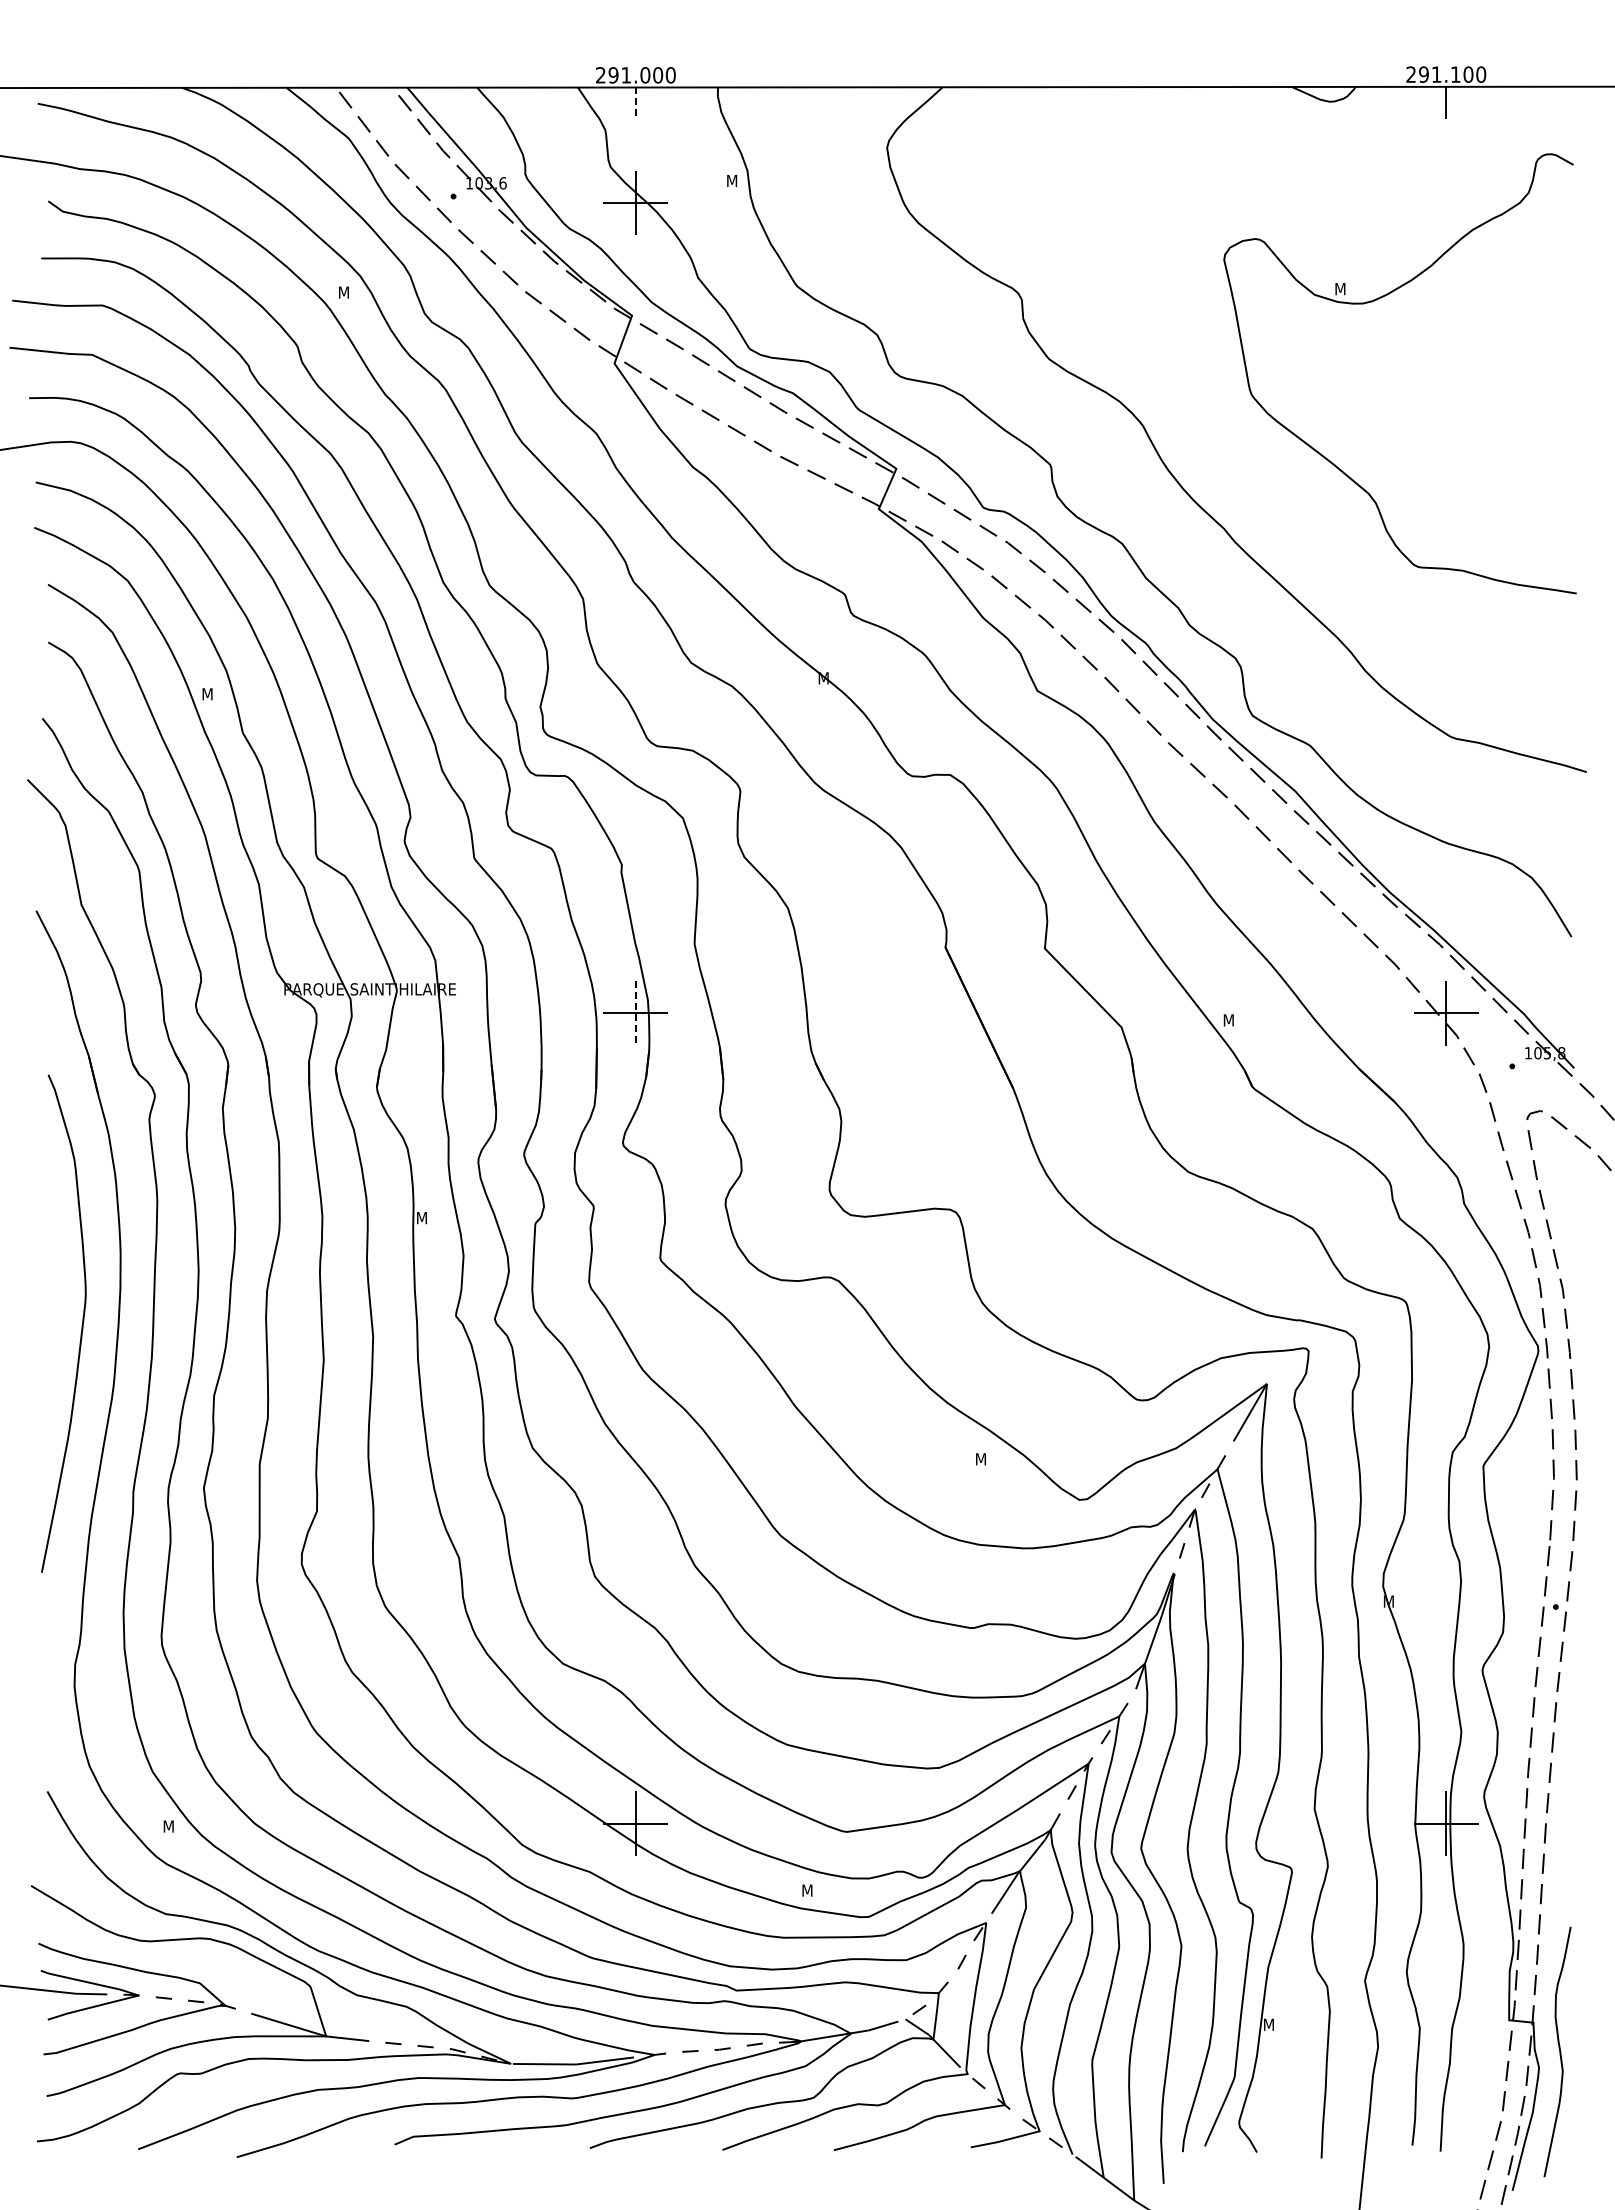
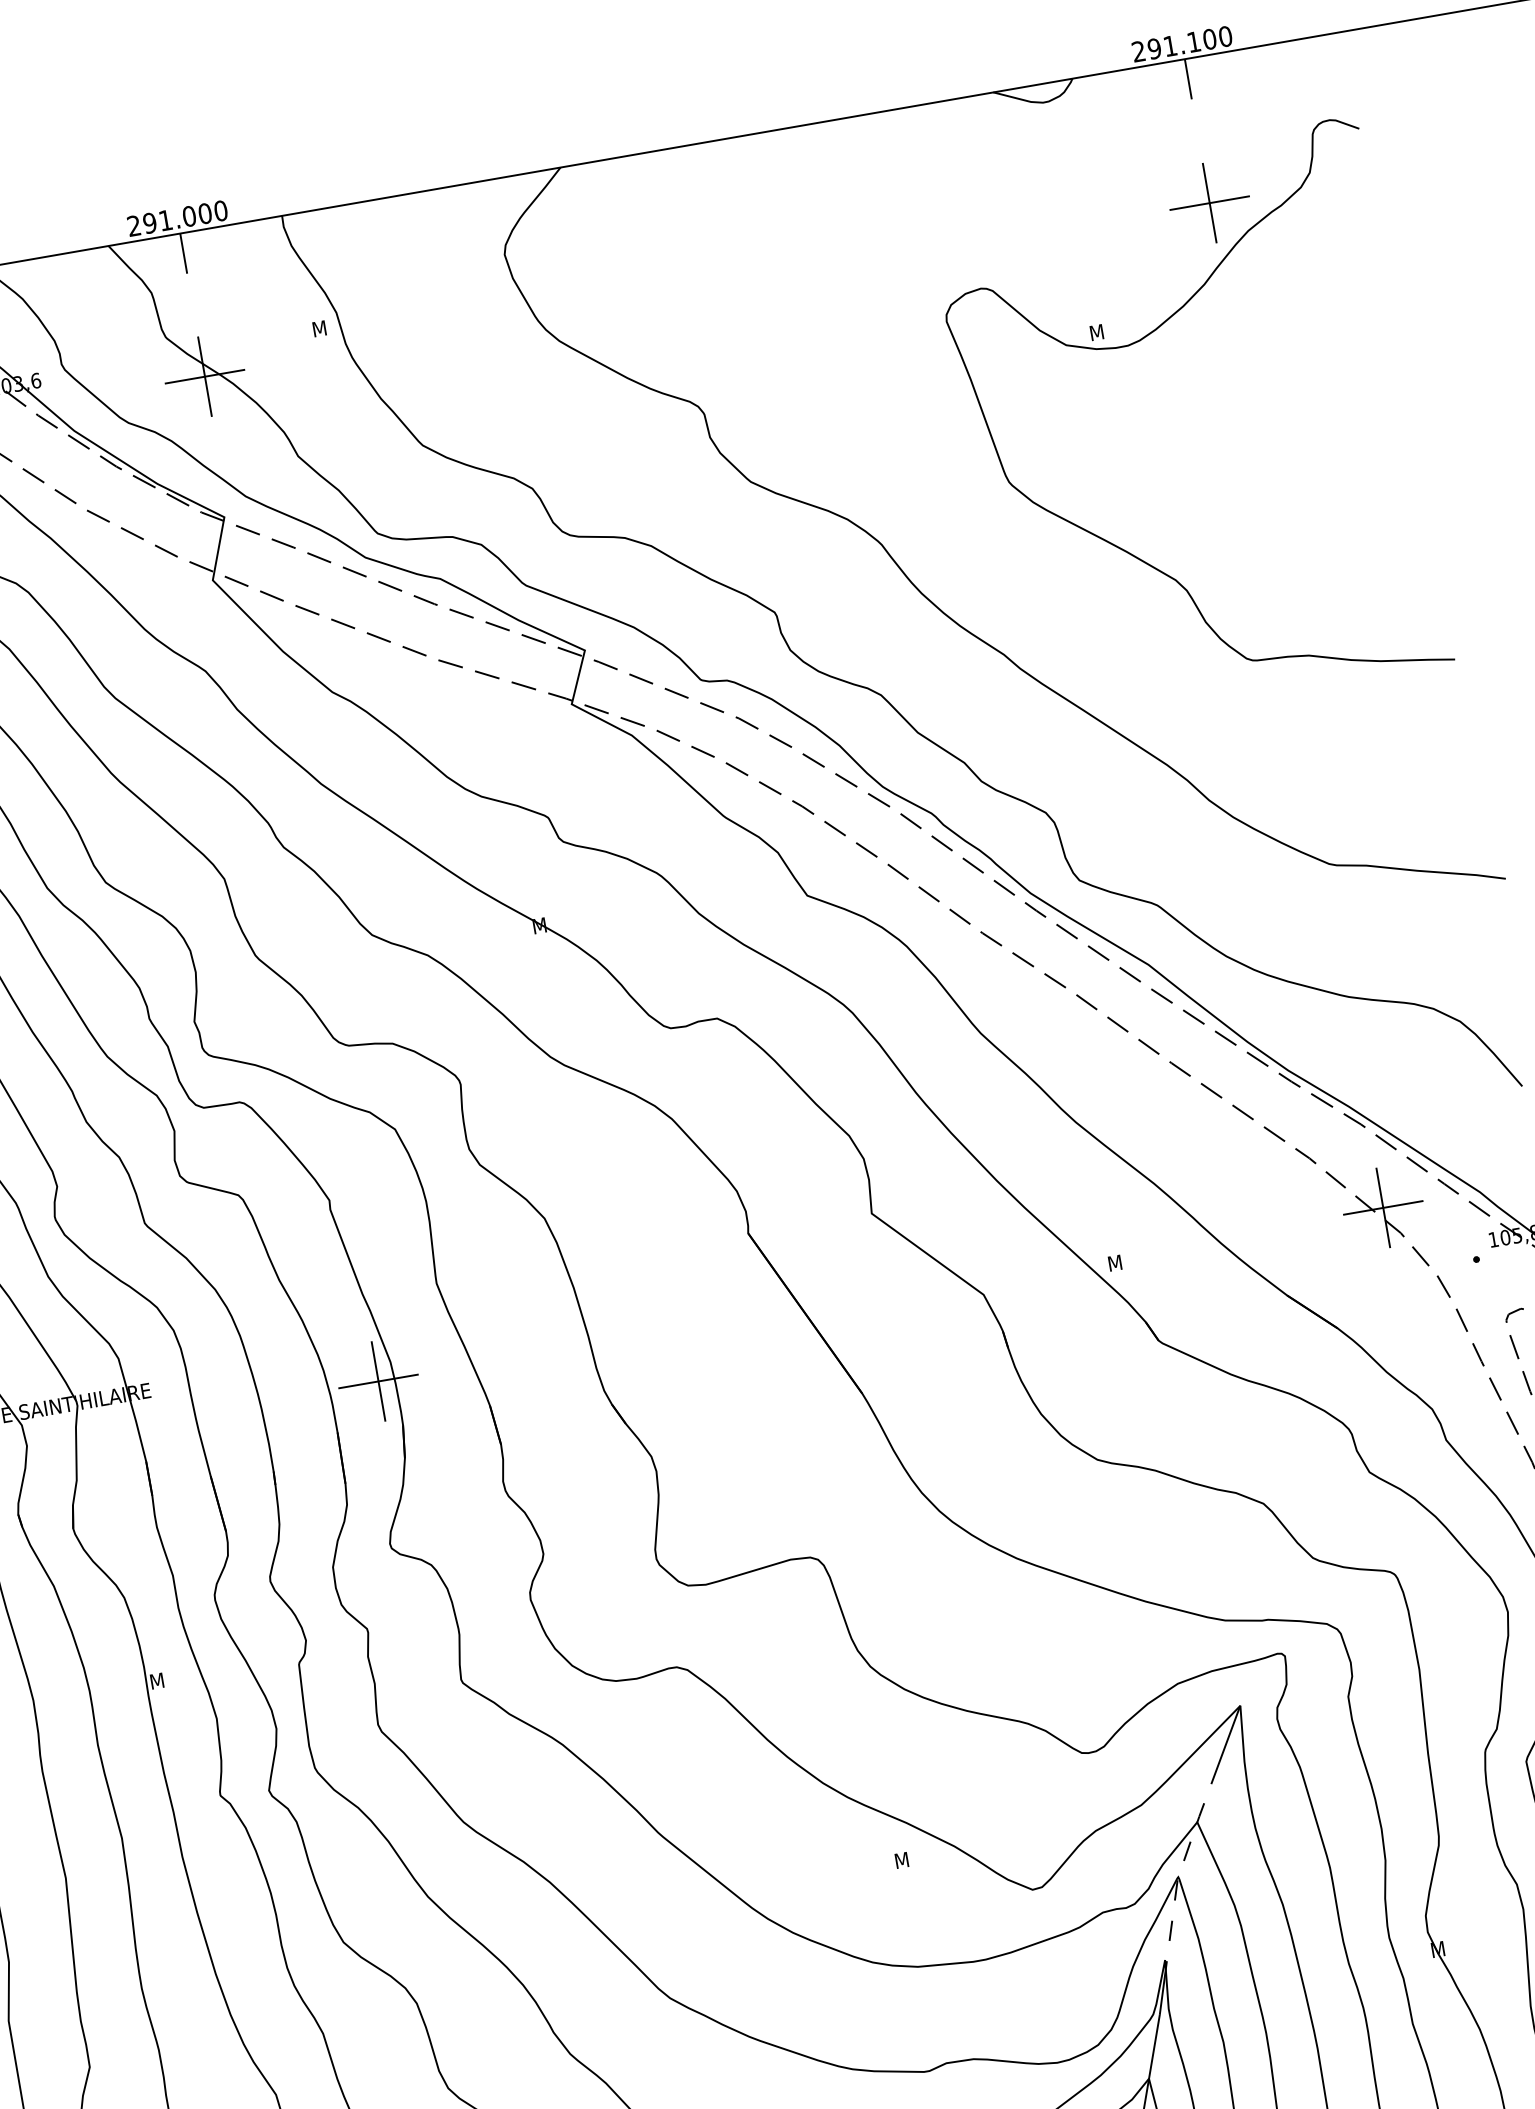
line: (635, 104) -> (183, 254), dashed -> solid
part: (1446, 202) -> (1209, 202), added
line: (635, 1013) -> (378, 1381), dashed -> solid

